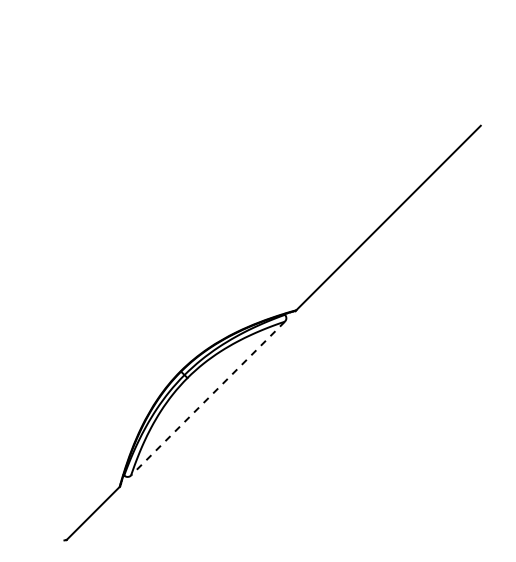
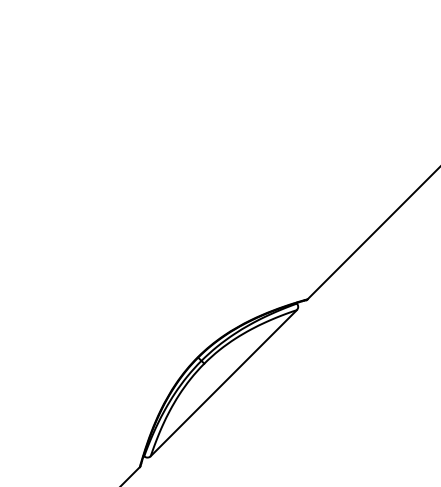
line: (208, 398) -> (224, 383), dashed -> solid

